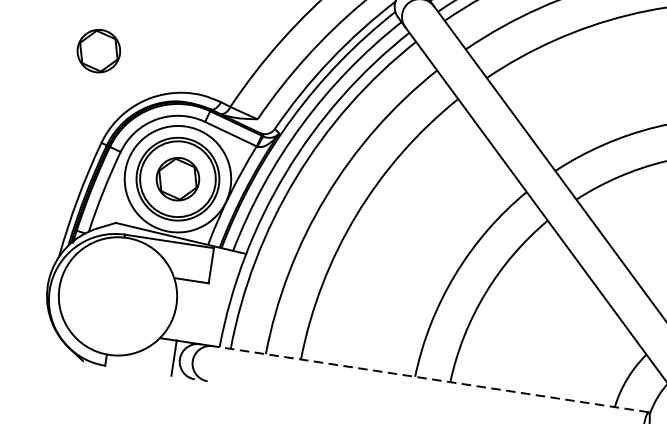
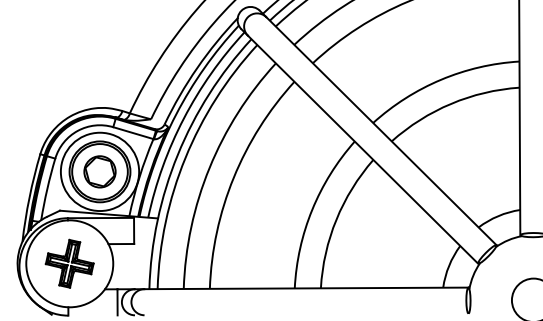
part: (98, 50) -> (27, 87), removed
part: (117, 295) -> (69, 263), added
line: (430, 379) -> (306, 288), dashed -> solid

